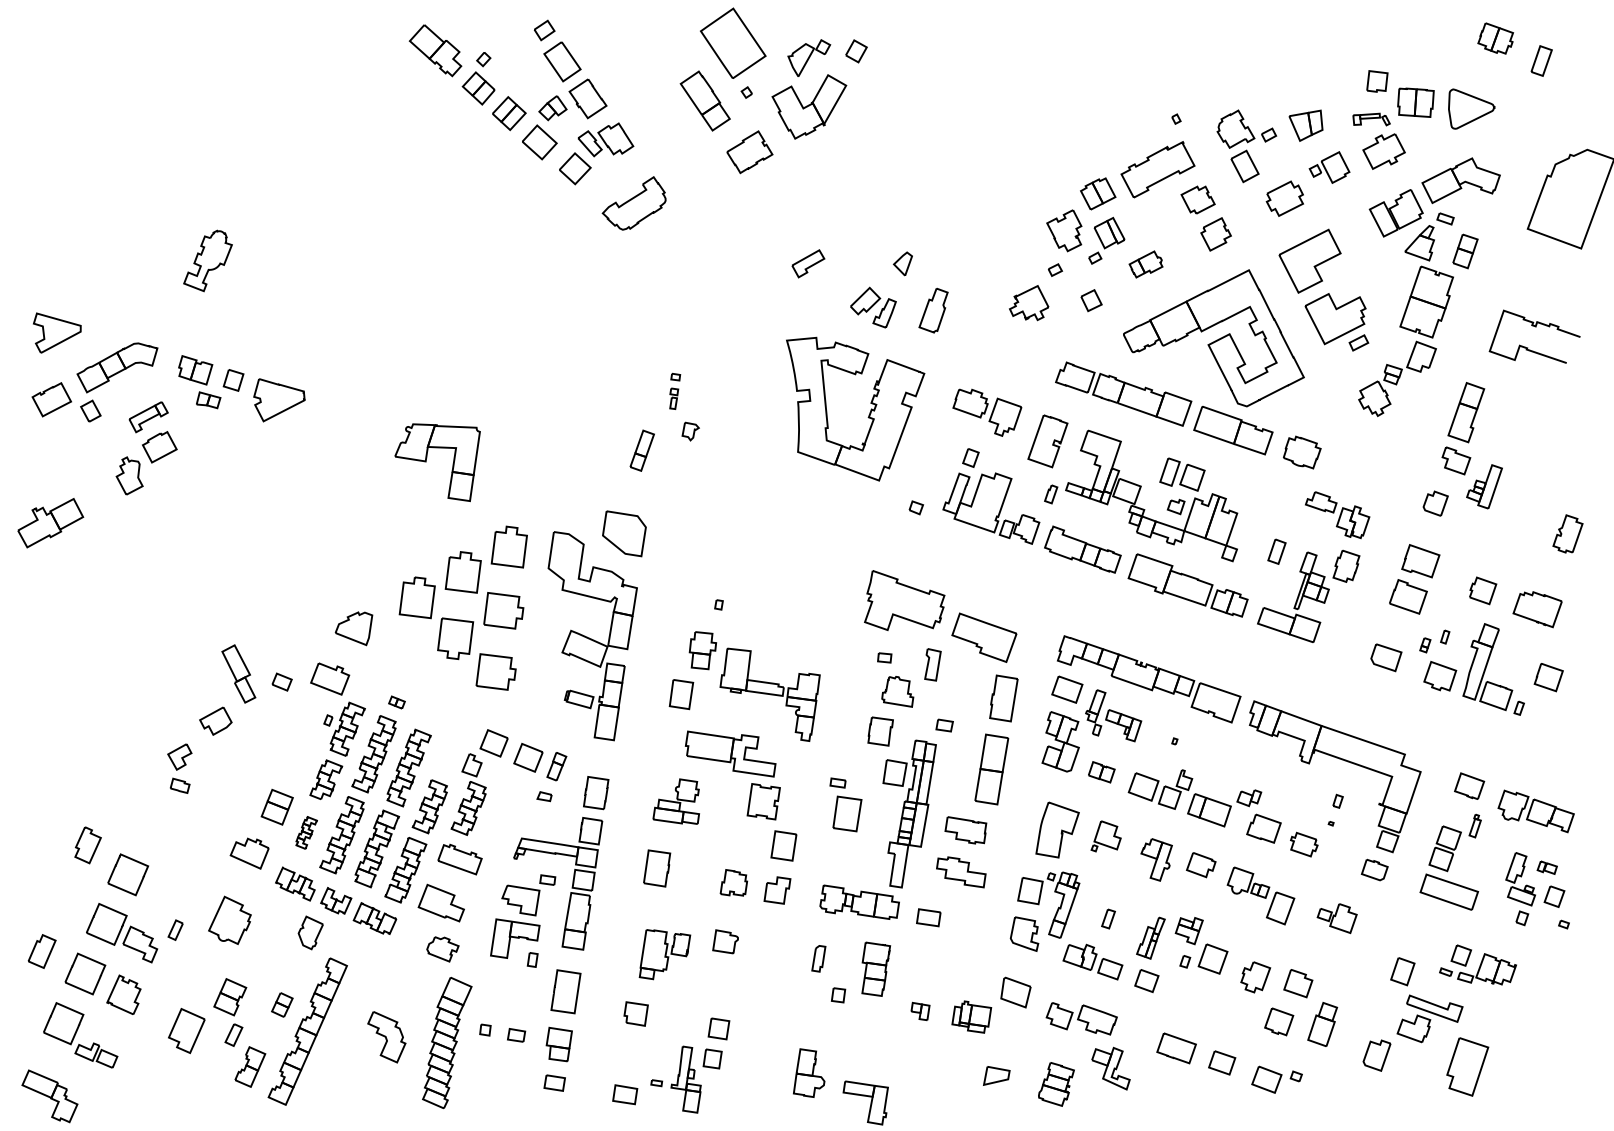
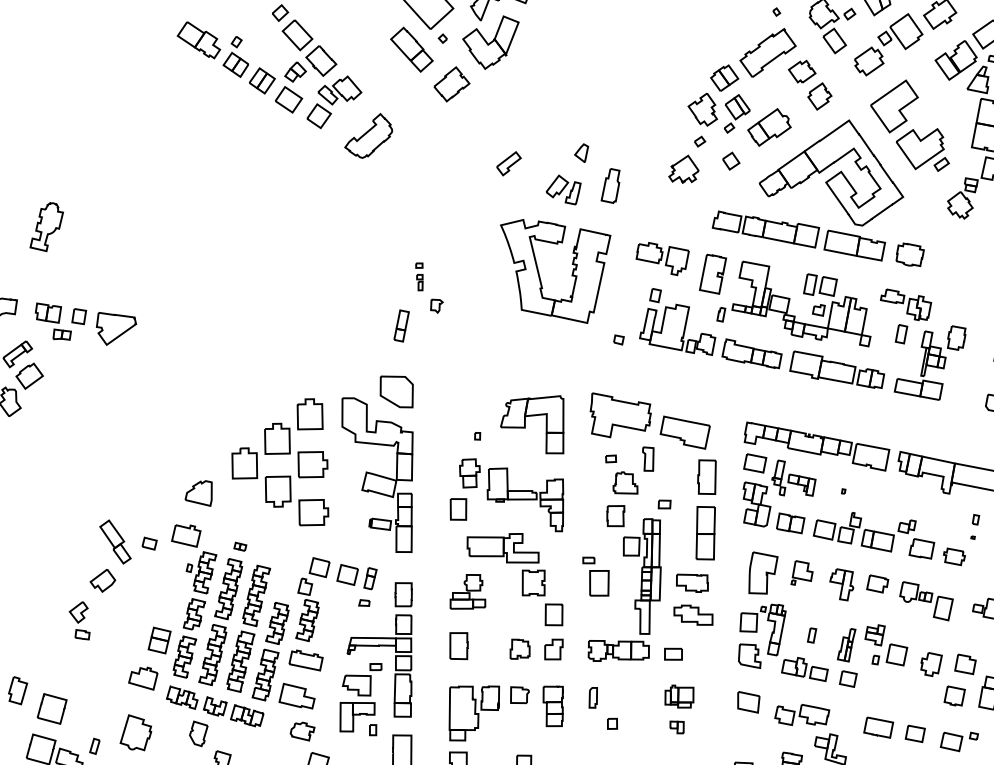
part: (1329, 167) -> (899, 32), size x1.43
part: (1145, 264) -> (768, 127), size x1.67
part: (426, 462) -> (525, 428), moved
part: (1337, 515) -> (906, 305), moved
part: (1101, 771) -> (790, 522), size x1.43
part: (306, 832) -> (184, 656), size x1.67
part: (664, 954) -> (473, 711), size x1.43
part: (876, 968) -> (554, 705), moved
part: (971, 1016) -> (679, 696), moved

